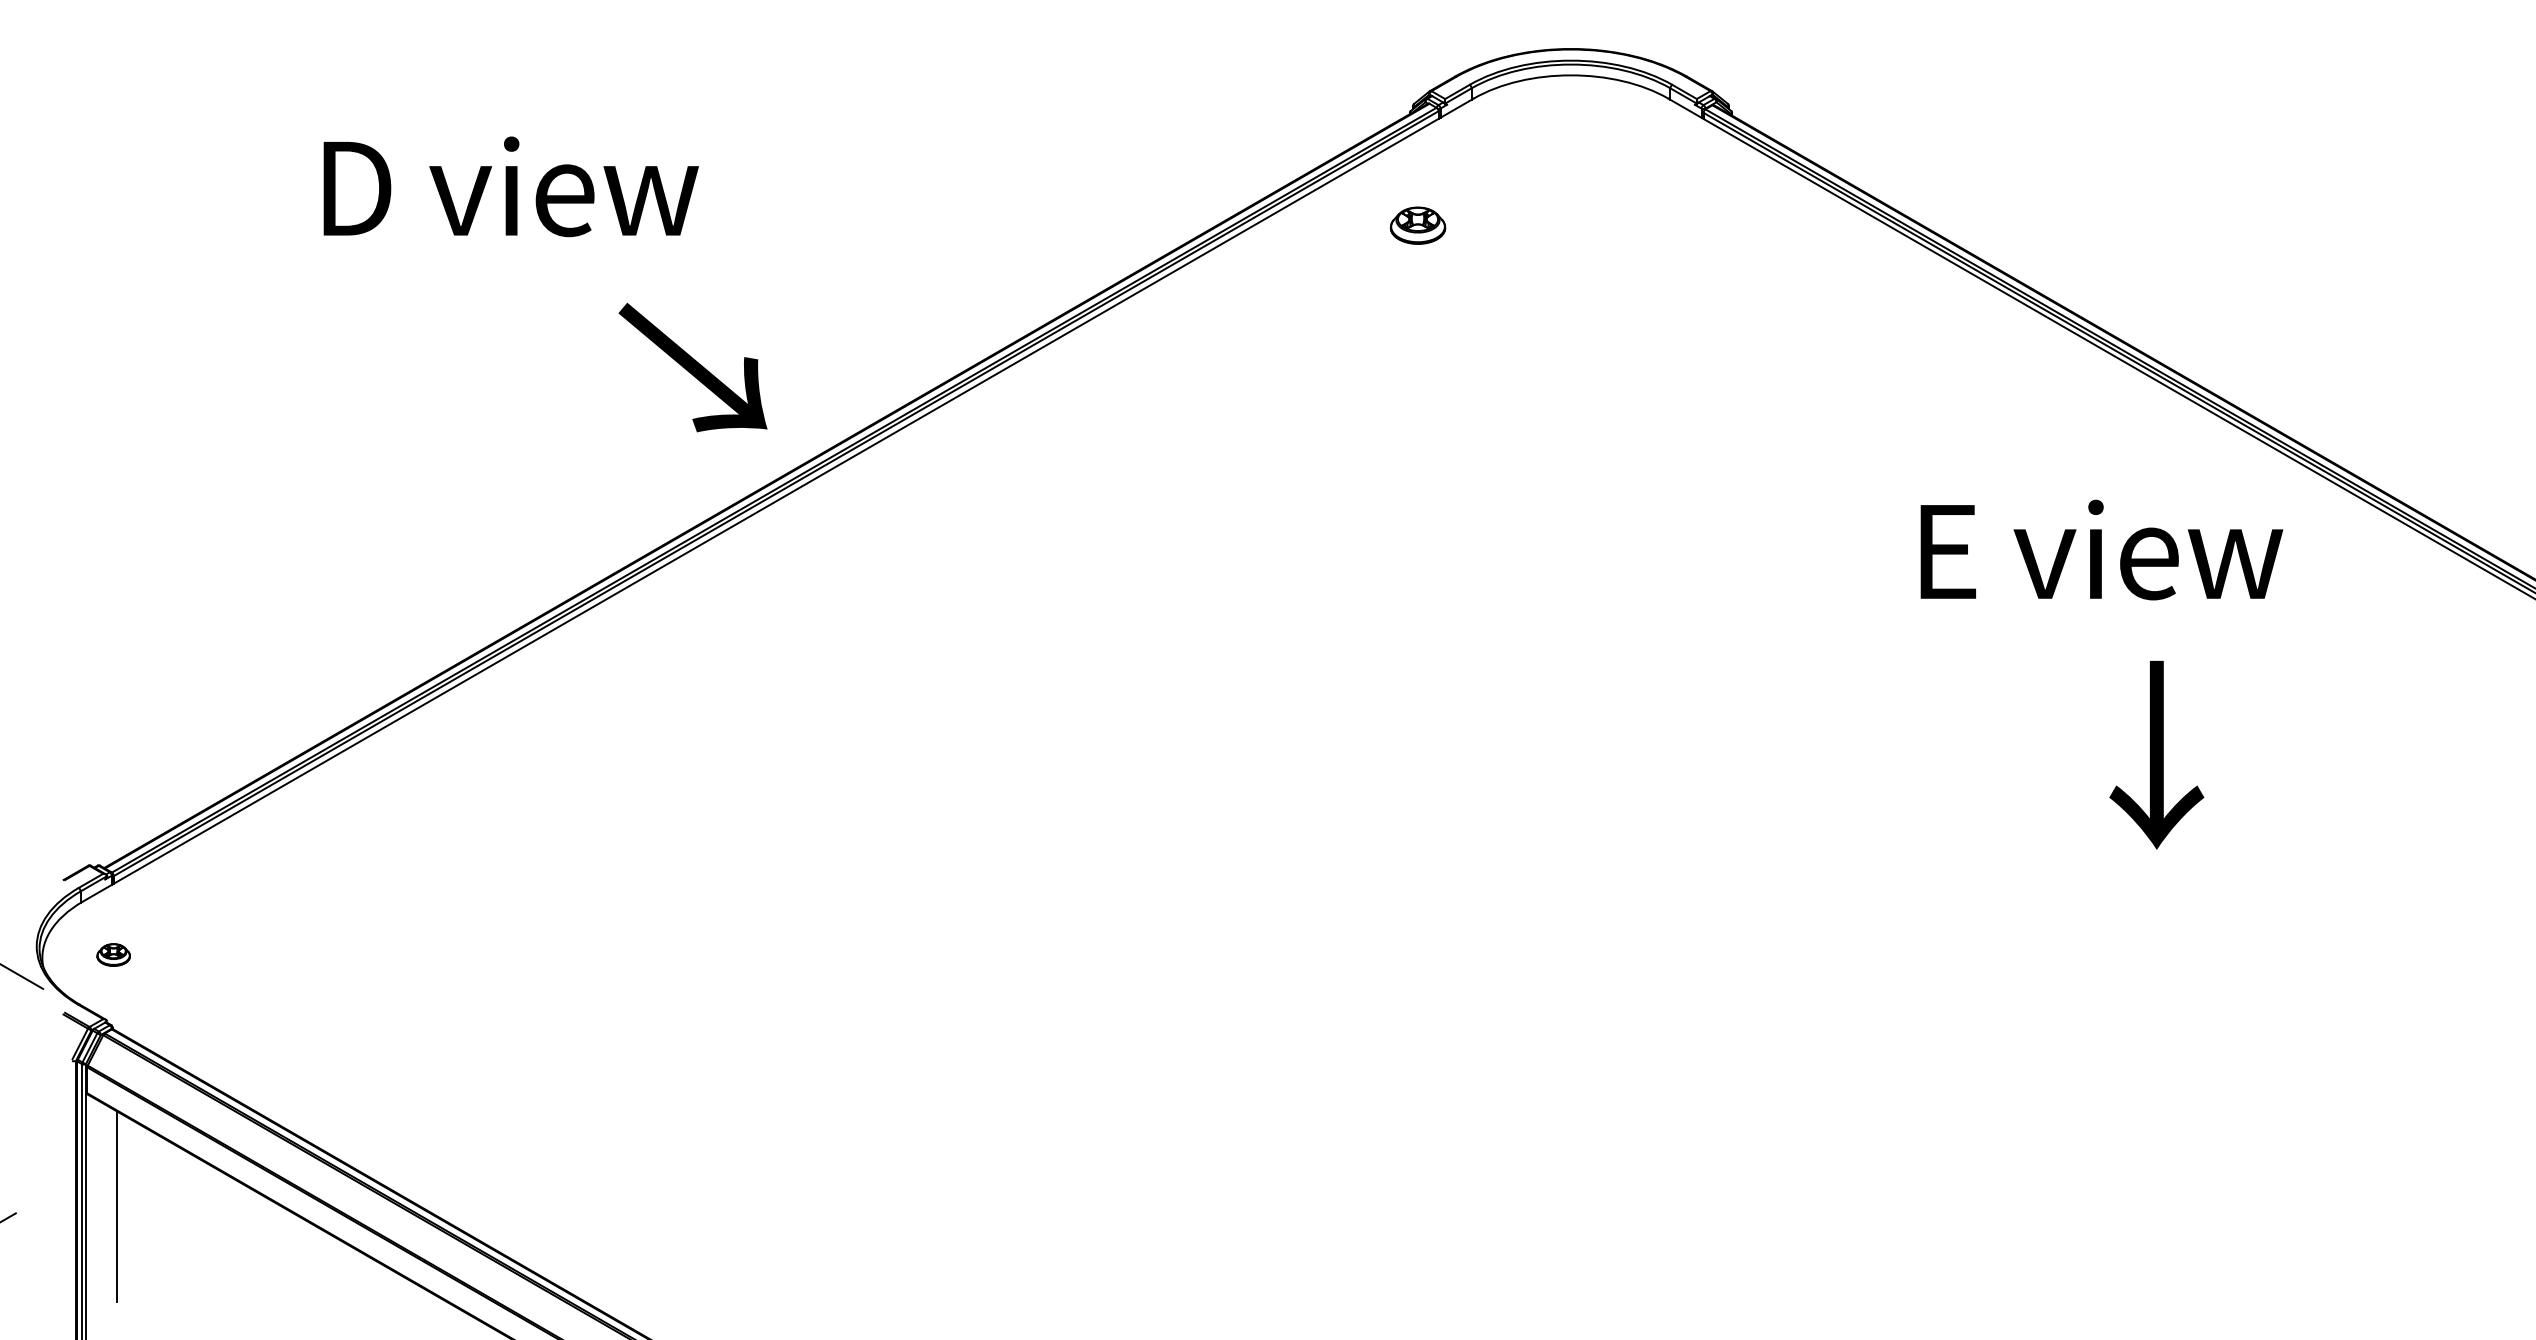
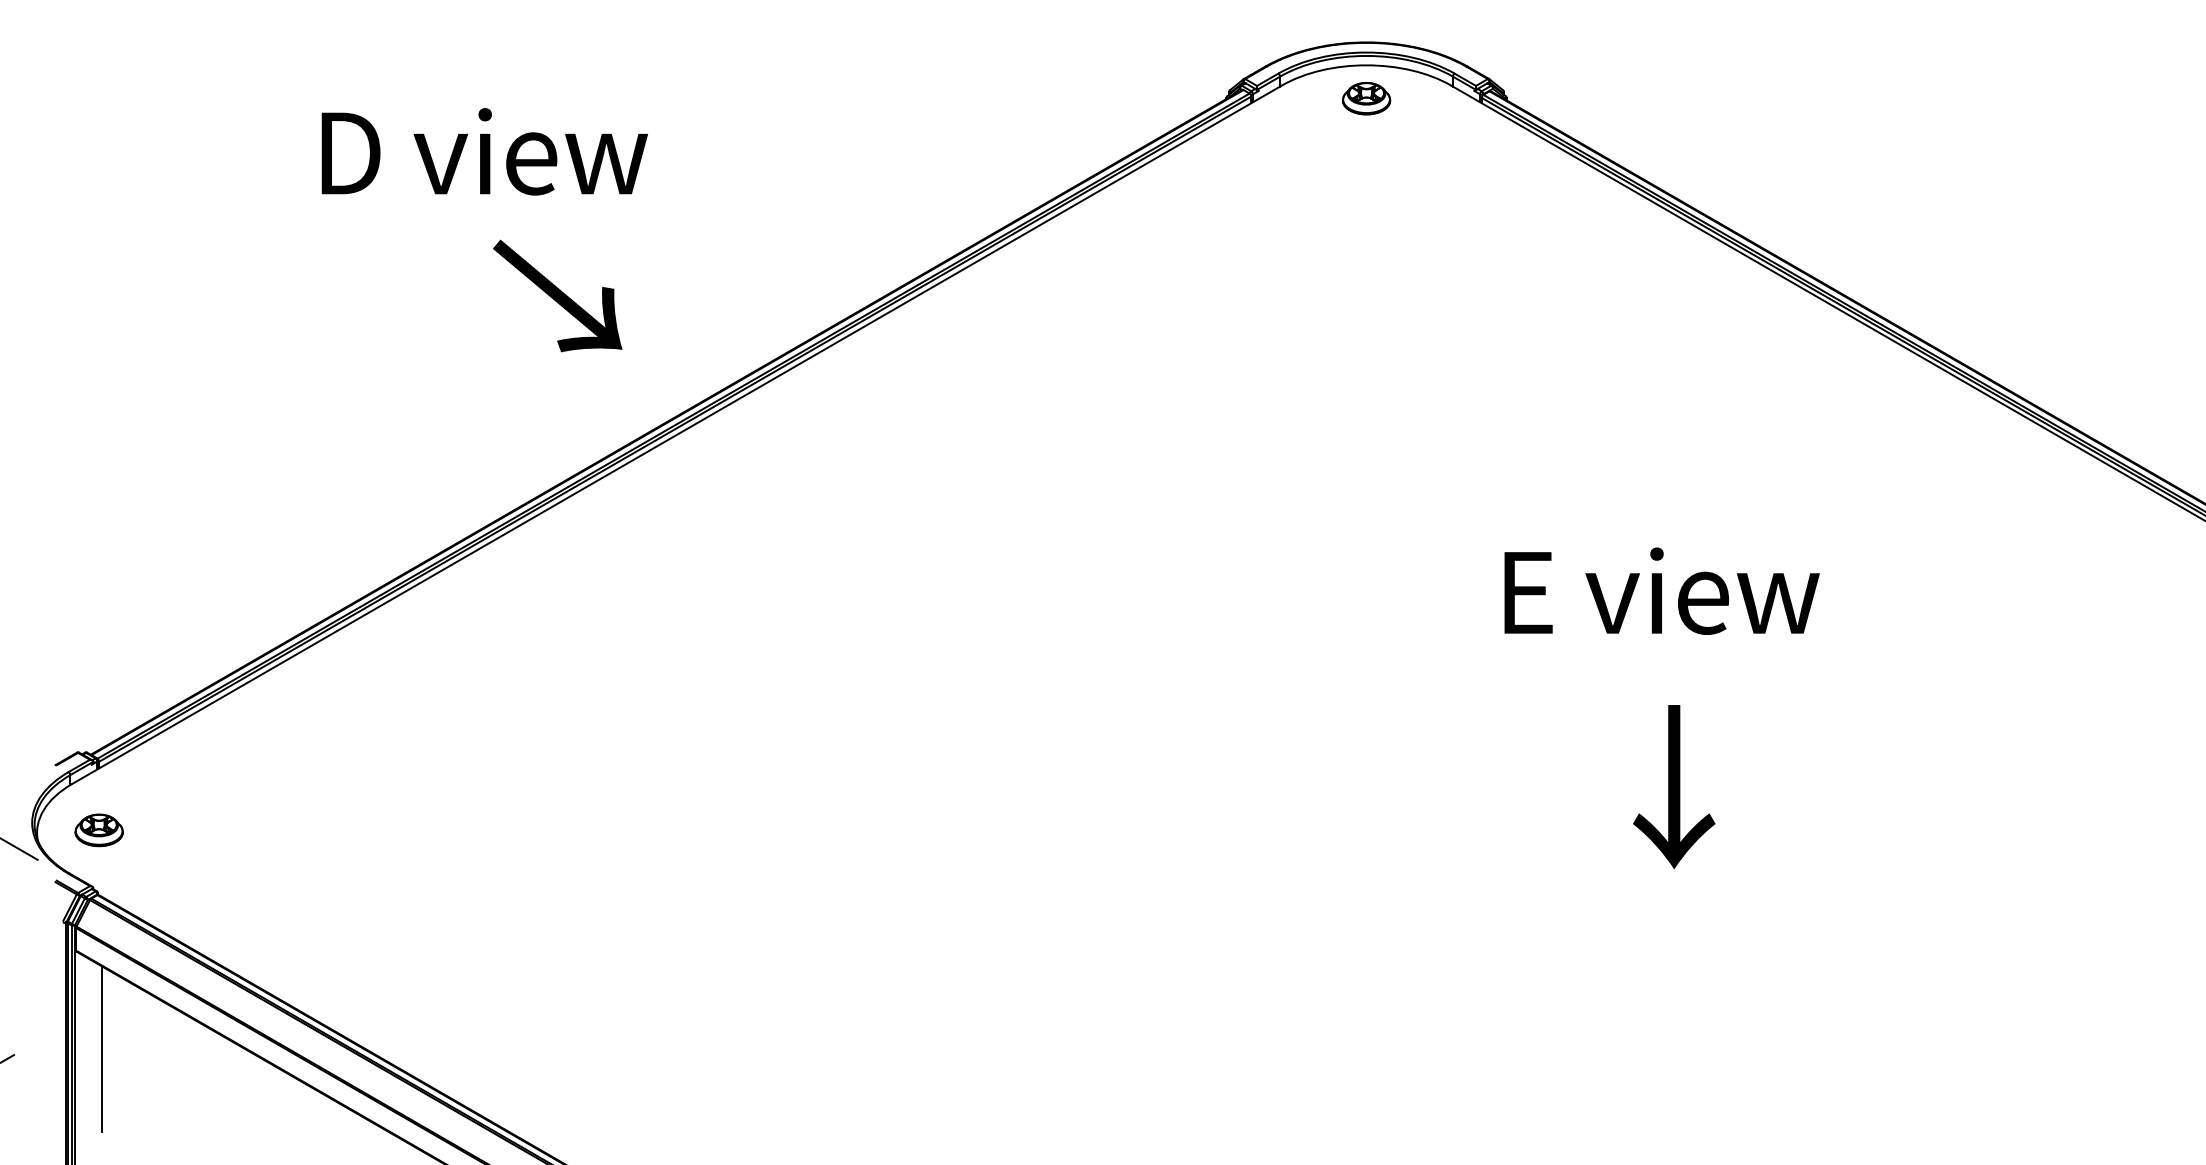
text: (510, 186) -> (484, 151), moved
part: (1417, 225) -> (1366, 98), moved
text: (692, 367) -> (557, 295), moved
text: (2101, 549) -> (1661, 590), moved
text: (2156, 754) -> (1673, 786), moved
part: (113, 954) -> (98, 829), size x1.67

